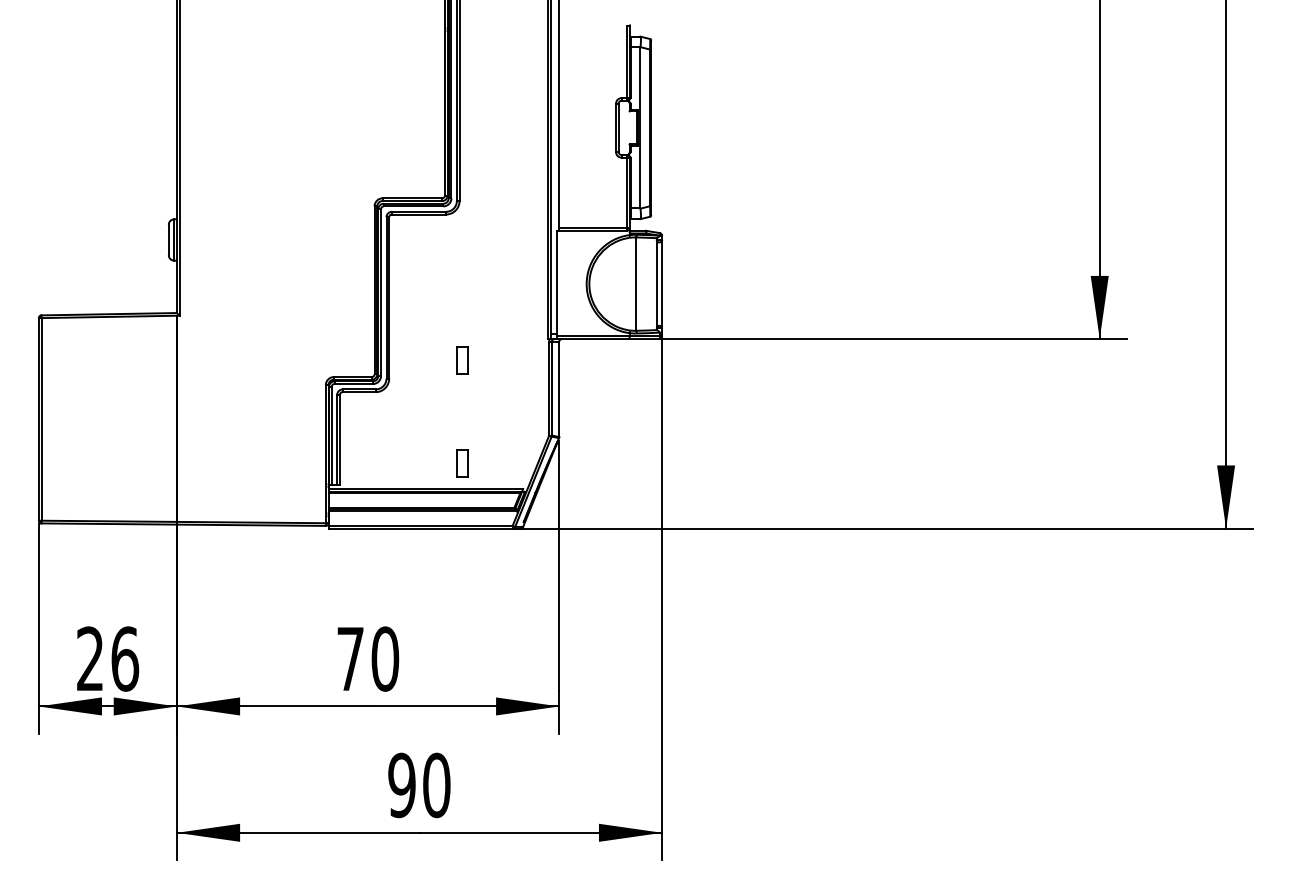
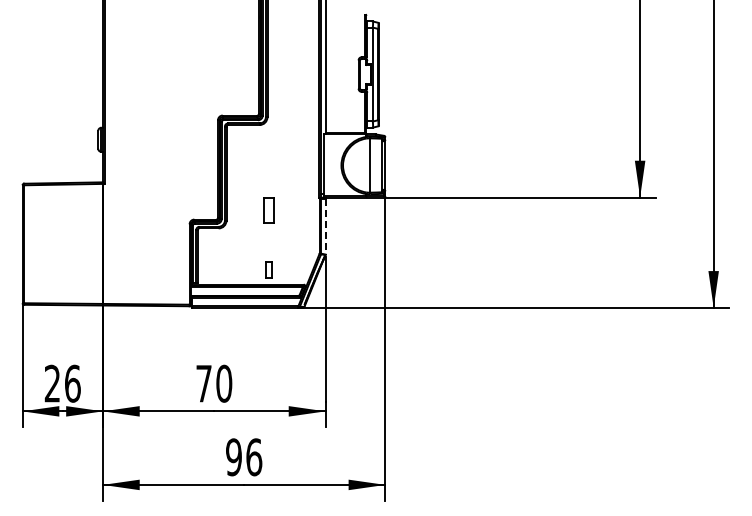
part: (461, 359) -> (268, 209), size x1.6
line: (559, 388) -> (325, 226), solid -> dashed
text: (437, 785) -> (254, 457), 90 -> 96

